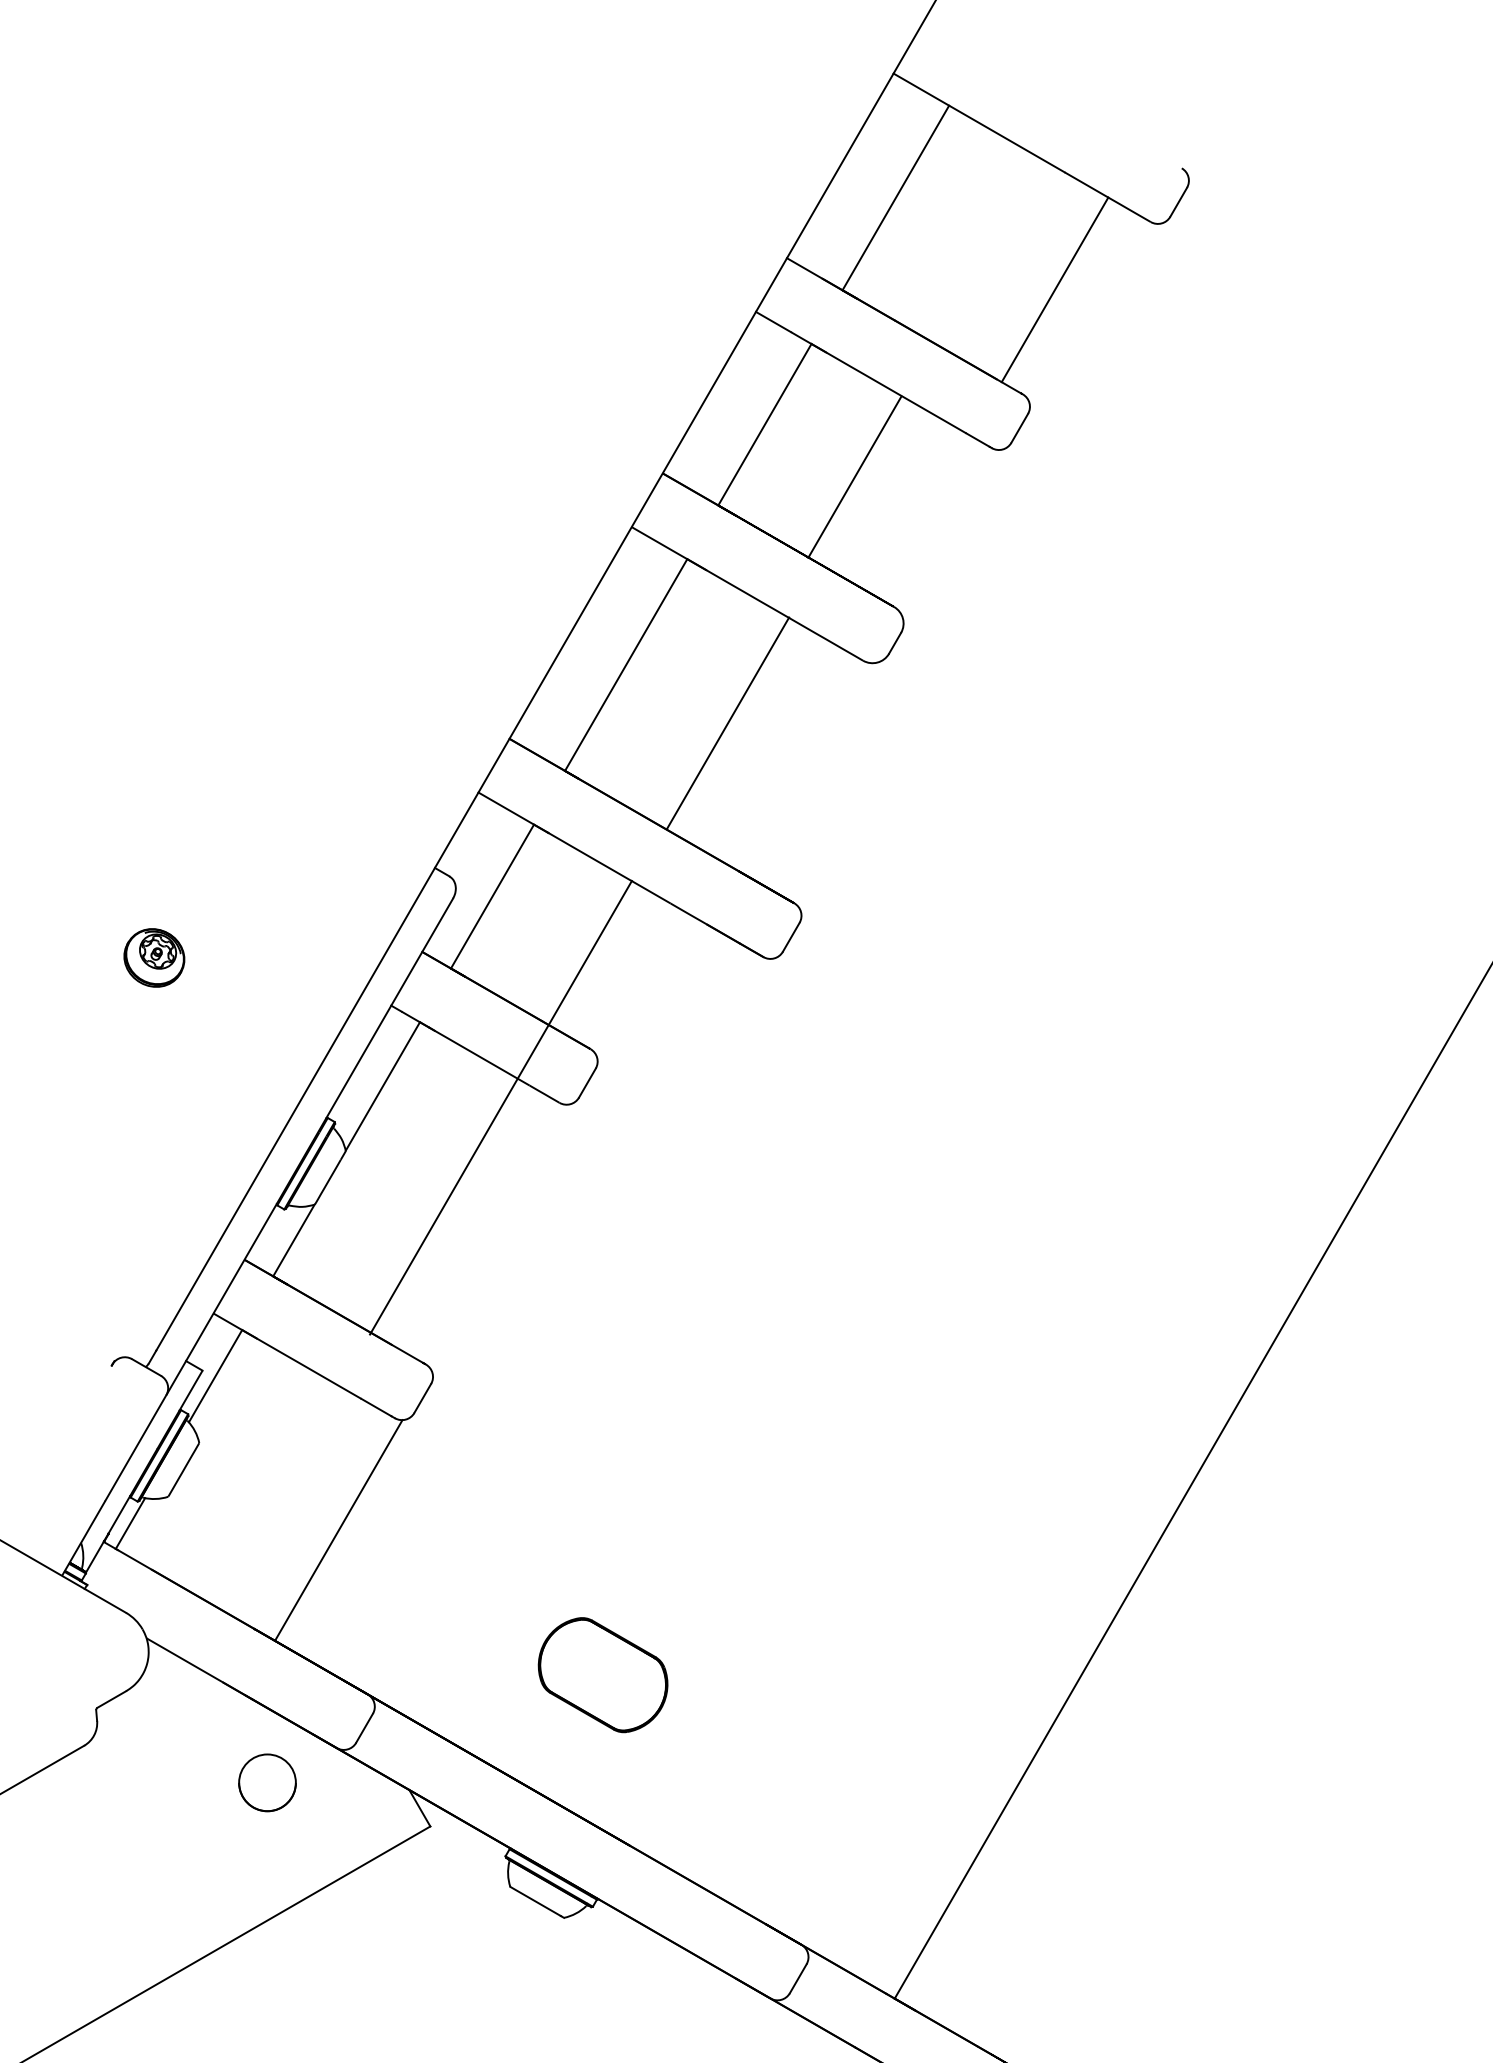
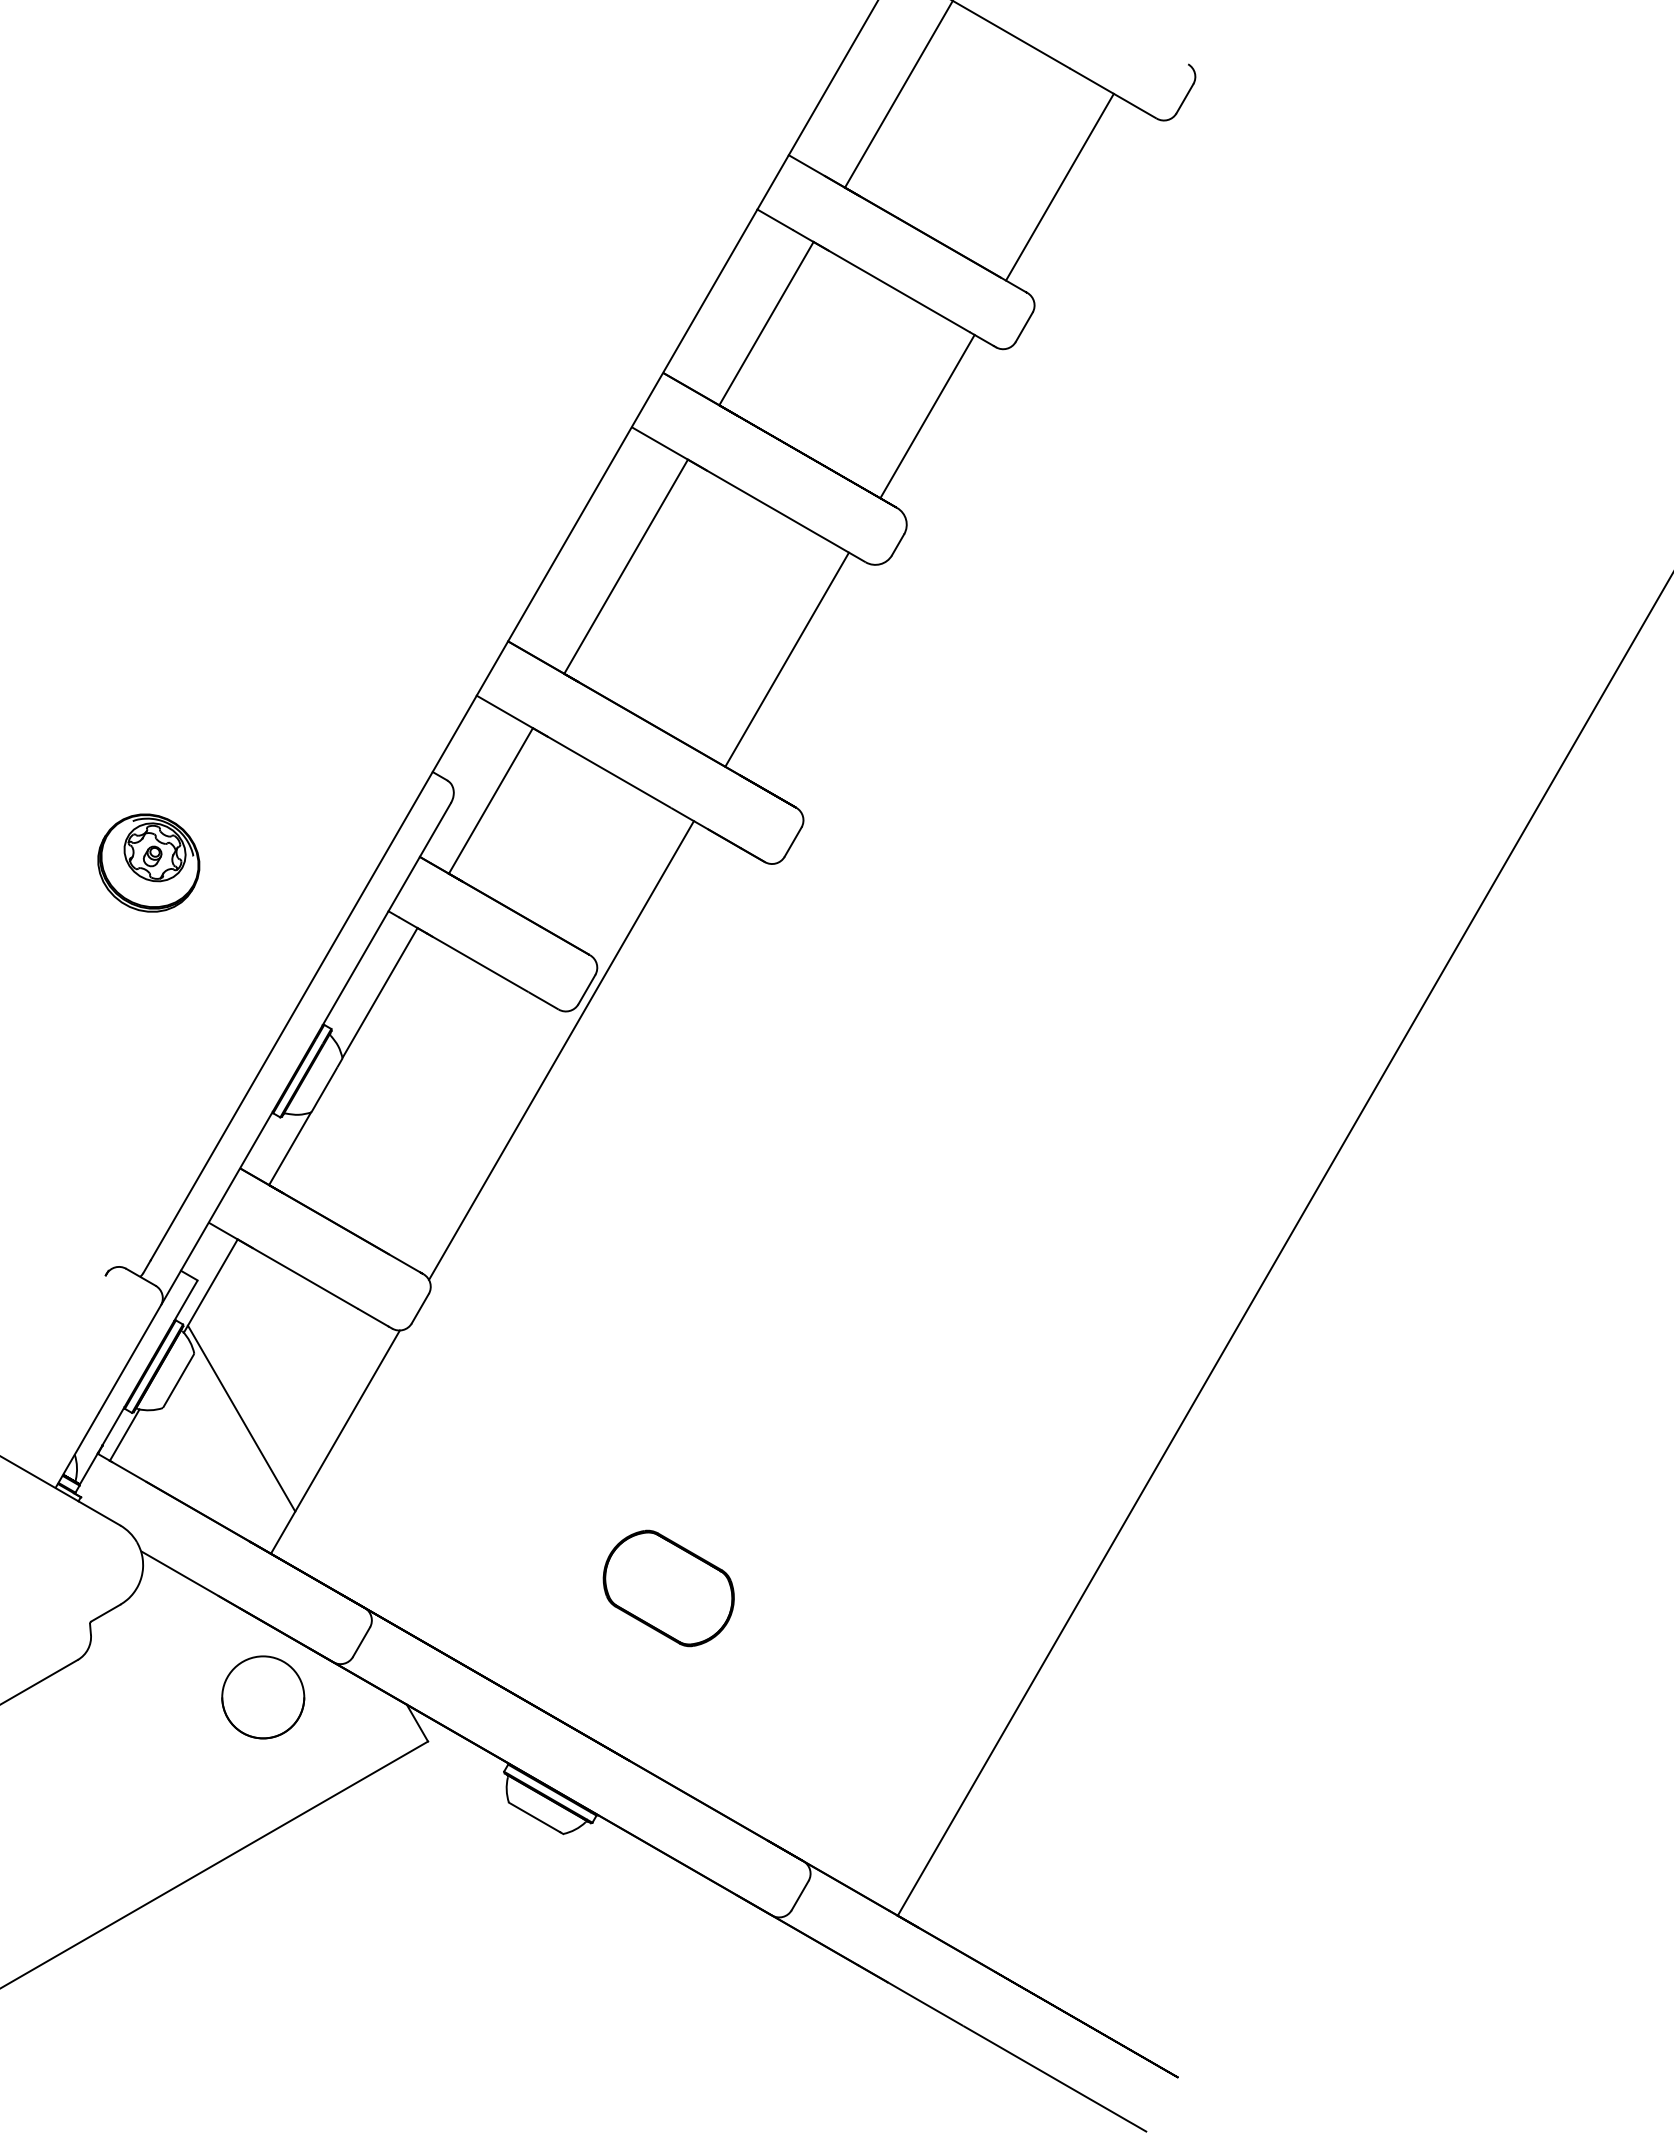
line: (854, 476) -> (927, 416), moved
line: (728, 723) -> (787, 659), moved
part: (153, 957) -> (148, 862), size x1.67
line: (500, 1107) -> (561, 1050), moved
line: (245, 1507) -> (241, 1418), added
part: (602, 1675) -> (668, 1588), moved
circle: (267, 1782) -> (263, 1697), size x1.43

